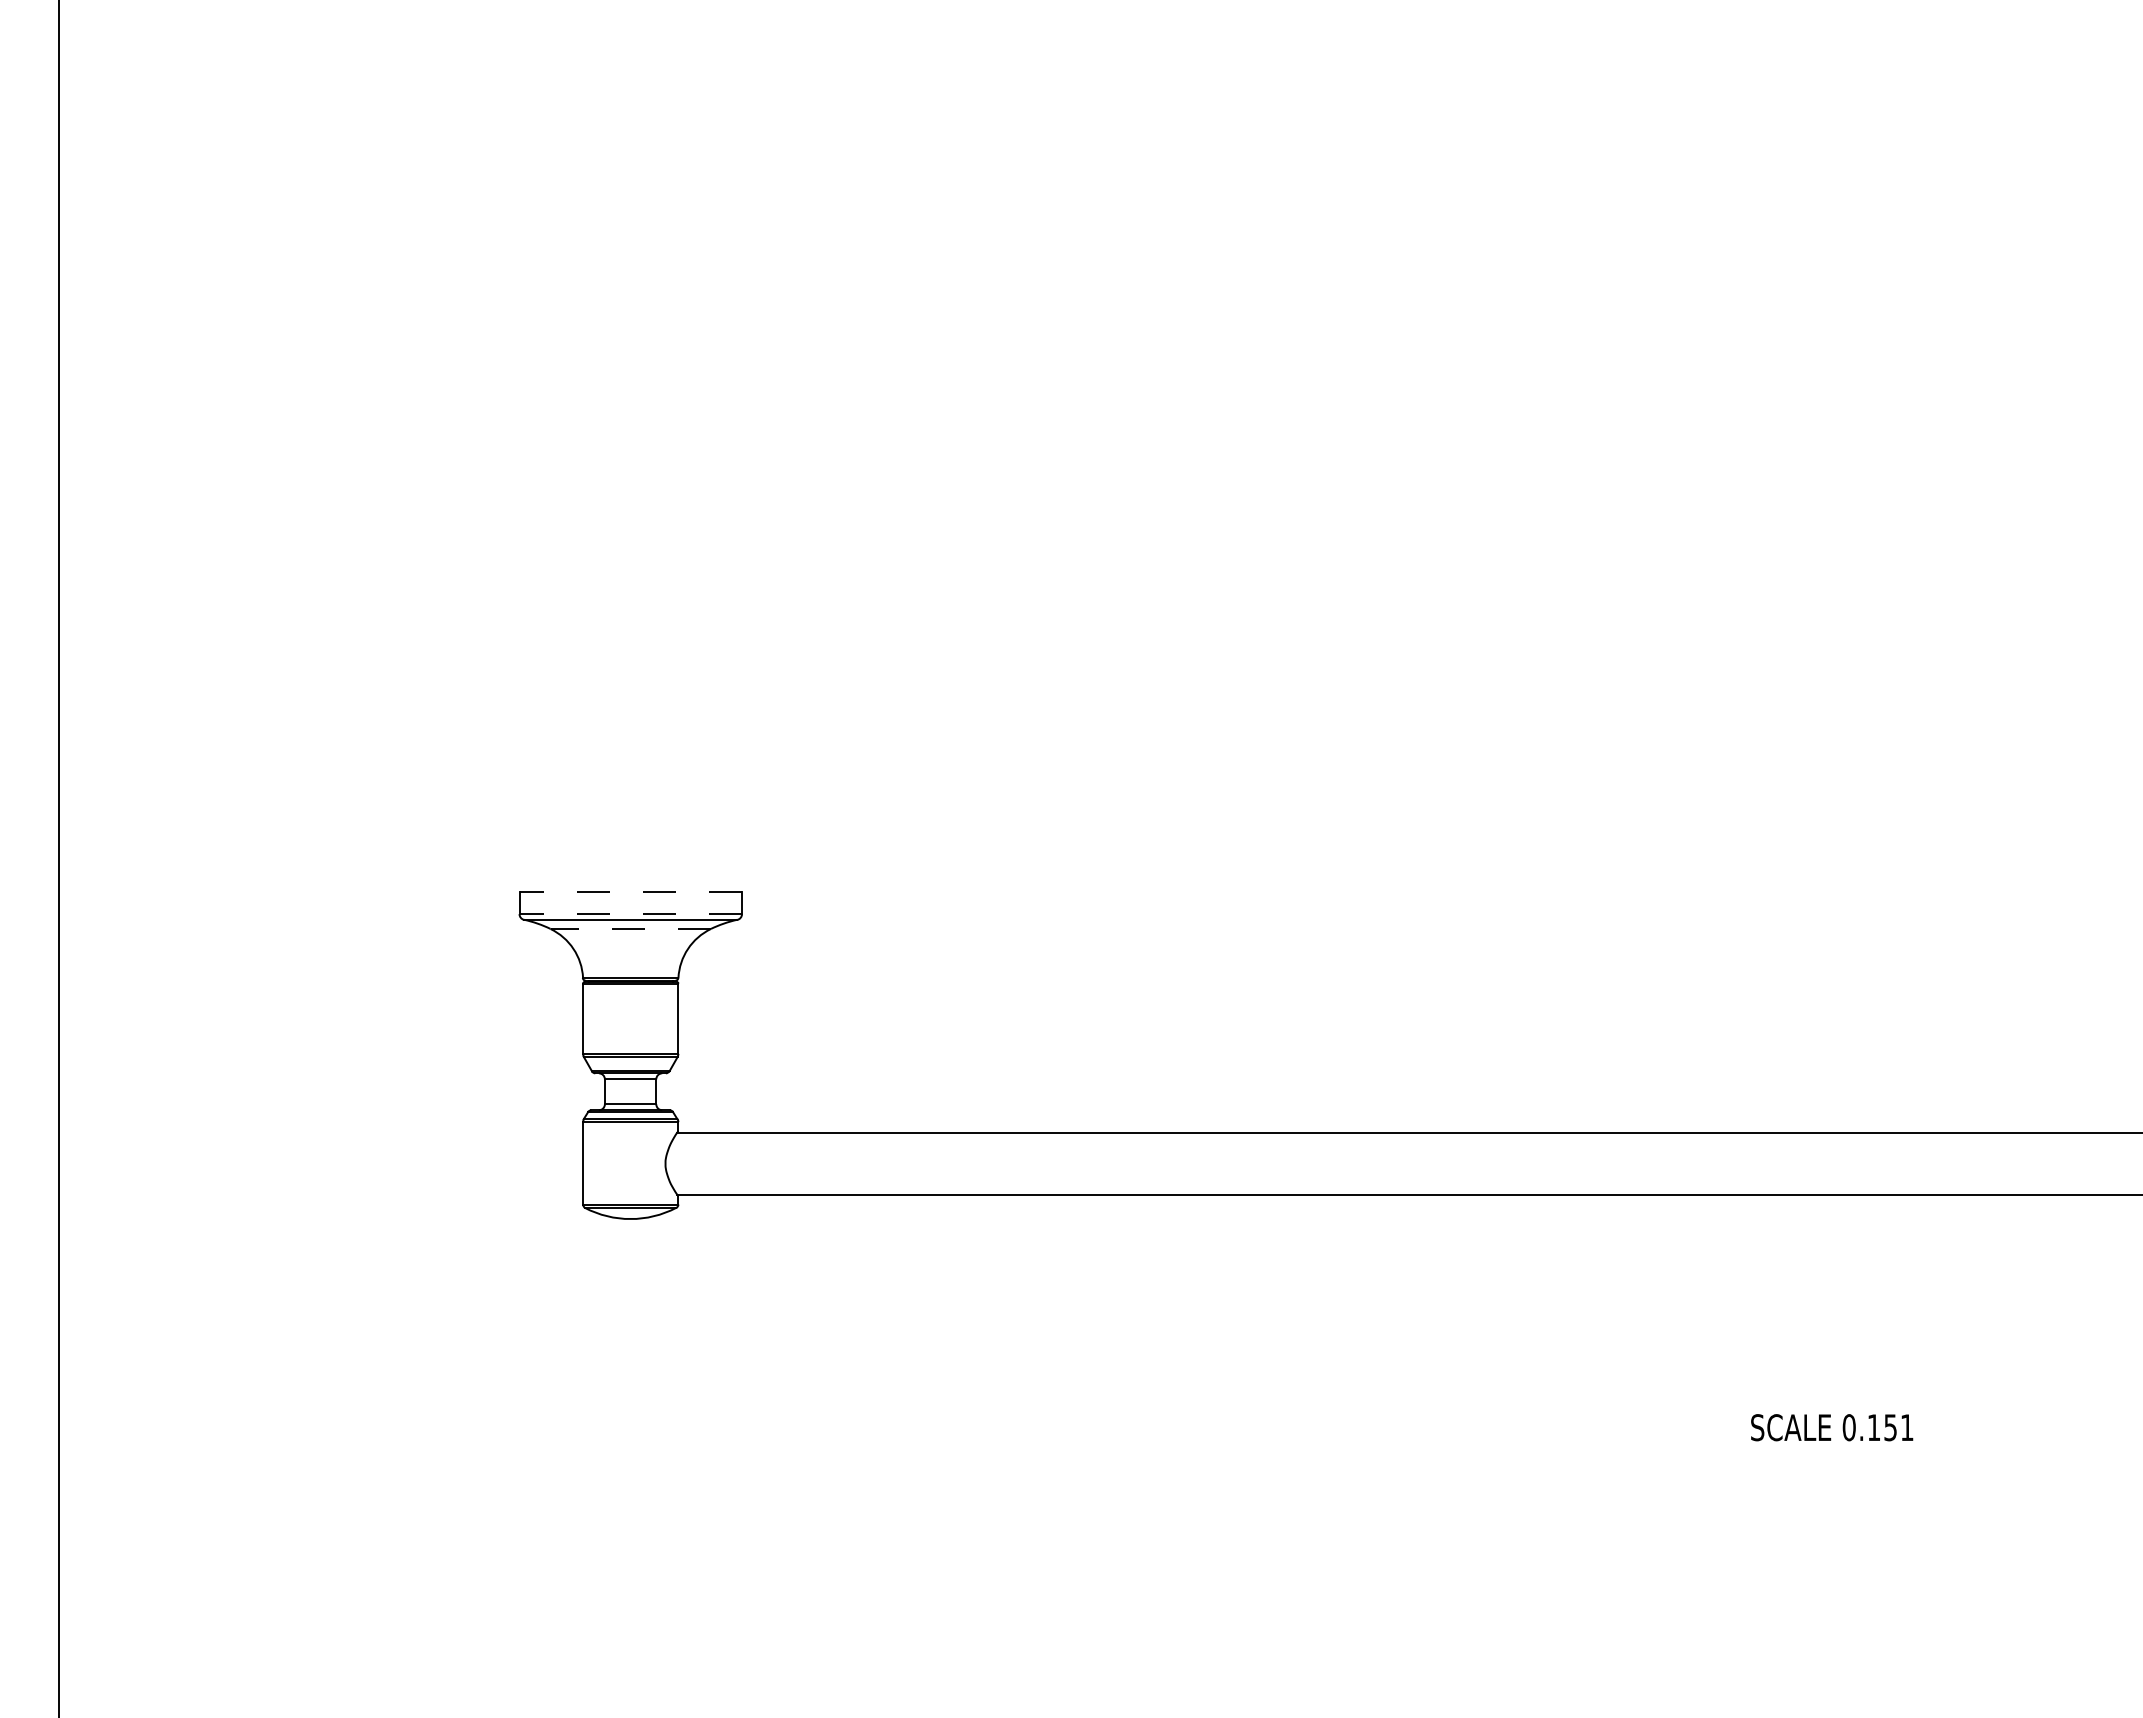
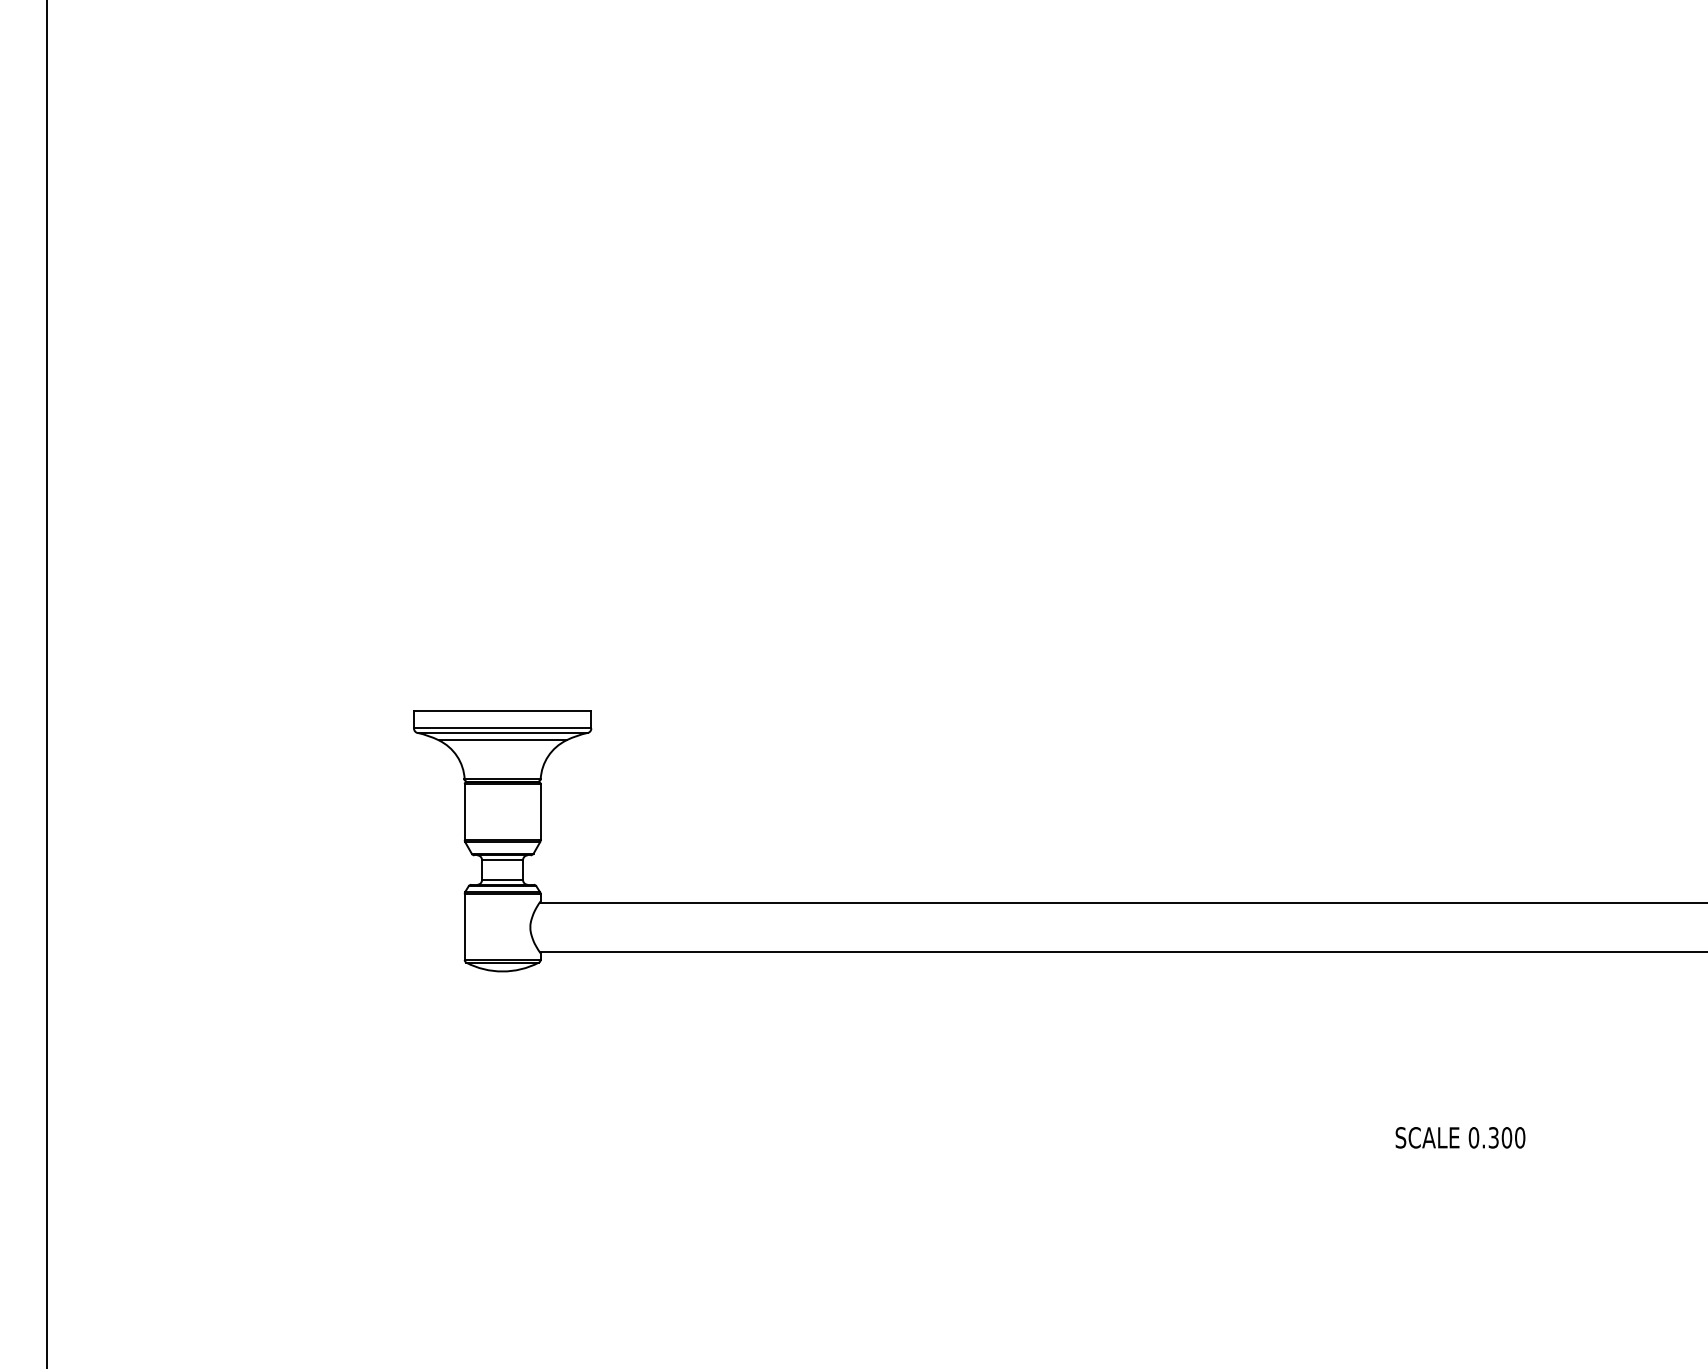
line: (630, 891) -> (502, 710), dashed -> solid
line: (630, 914) -> (502, 728), dashed -> solid
line: (630, 928) -> (502, 739), dashed -> solid
text: (1890, 1427) -> (1506, 1137), 0.151 -> 0.300

